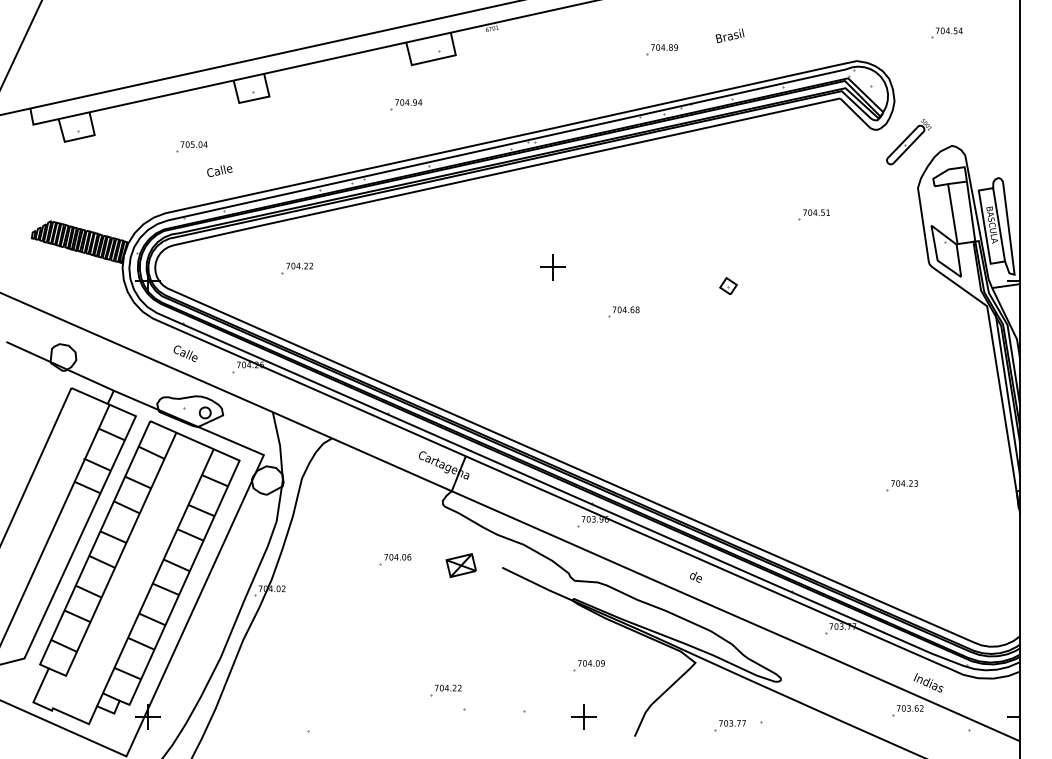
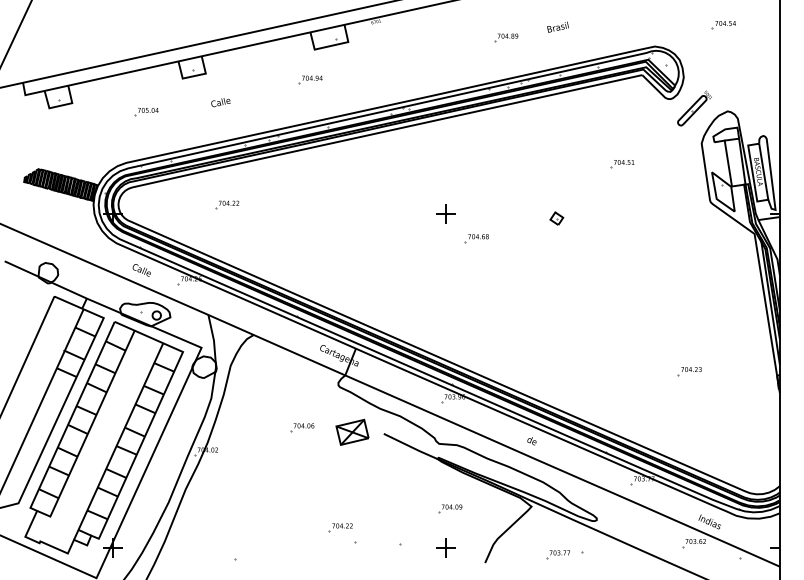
text: (219, 170) -> (220, 102), moved
part: (551, 266) -> (445, 213), moved
part: (461, 564) -> (352, 431), size x1.43

